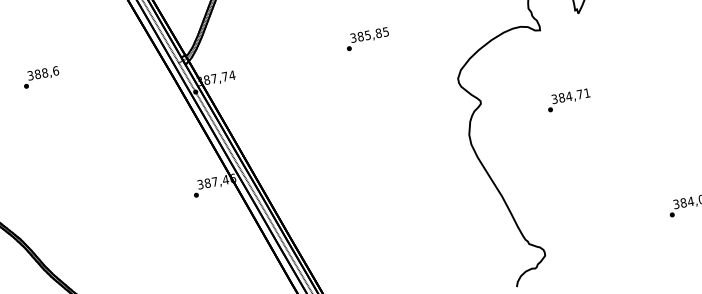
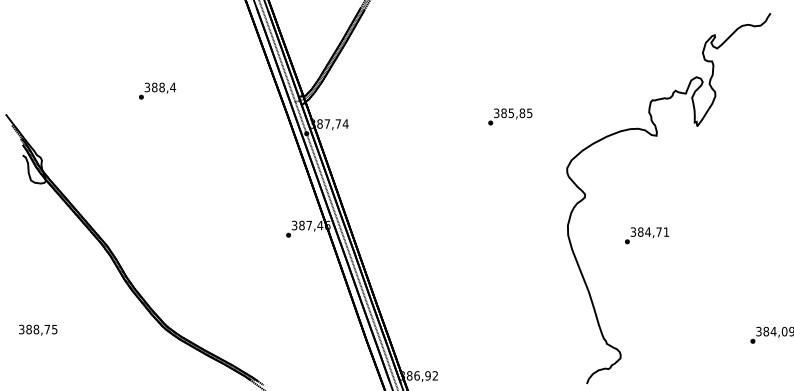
text: (367, 38) -> (510, 116), moved
text: (56, 70) -> (173, 87), 388,6 -> 388,4
text: (568, 100) -> (646, 235), moved

